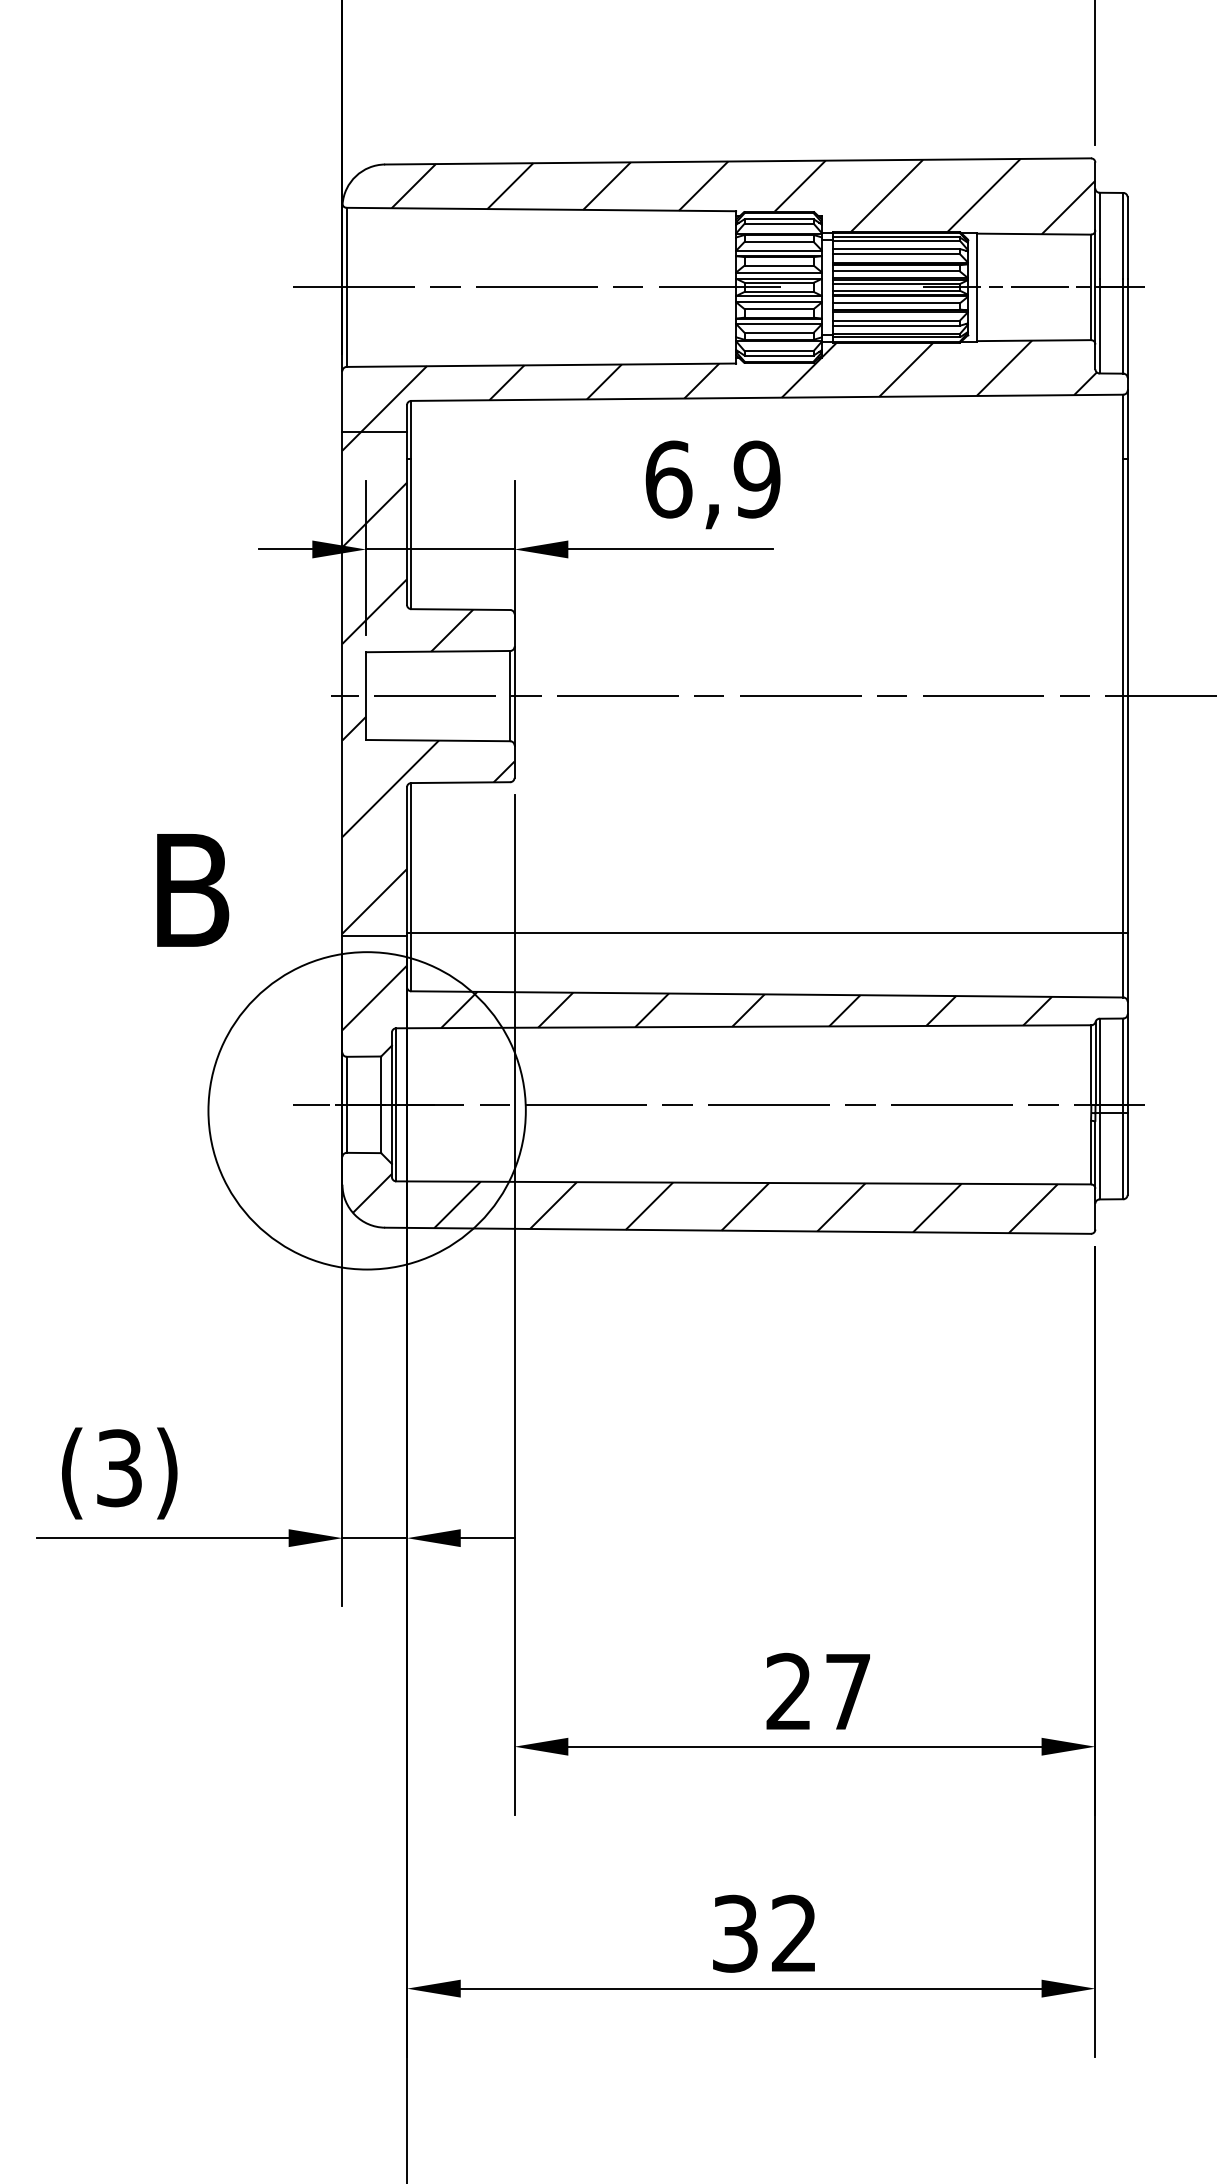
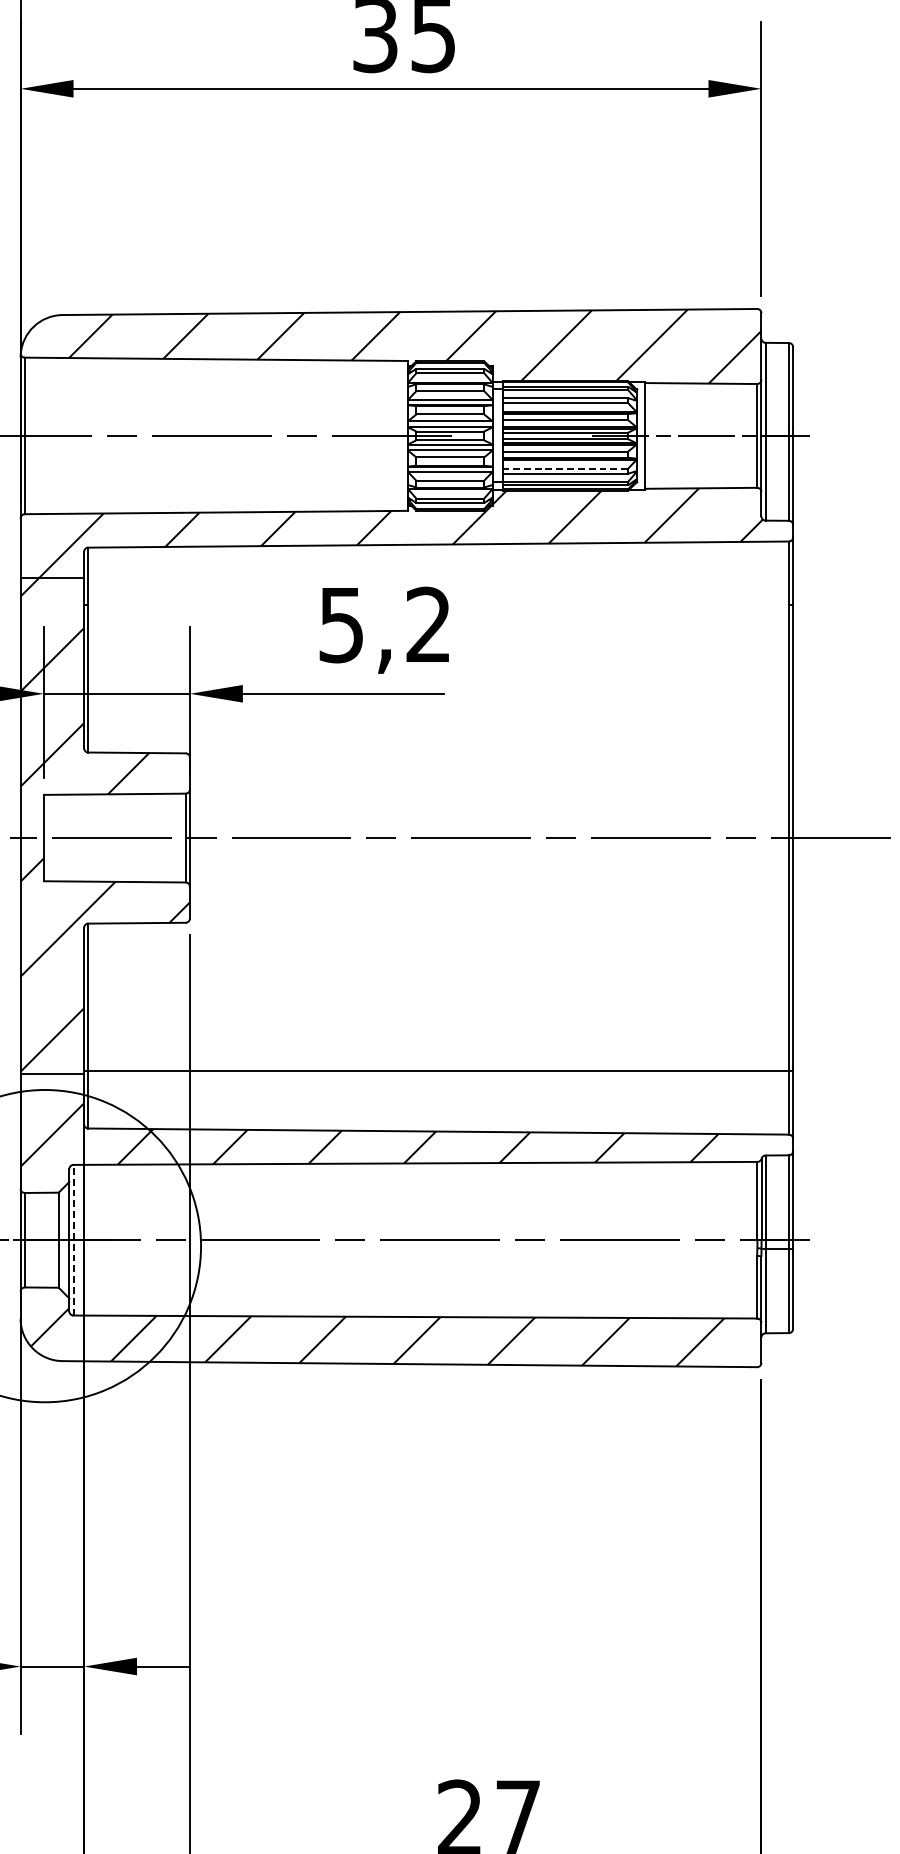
line: (895, 320) -> (564, 468), solid -> dashed
text: (712, 479) -> (384, 624), 6,9 -> 5,2
line: (396, 1104) -> (73, 1239), solid -> dashed

